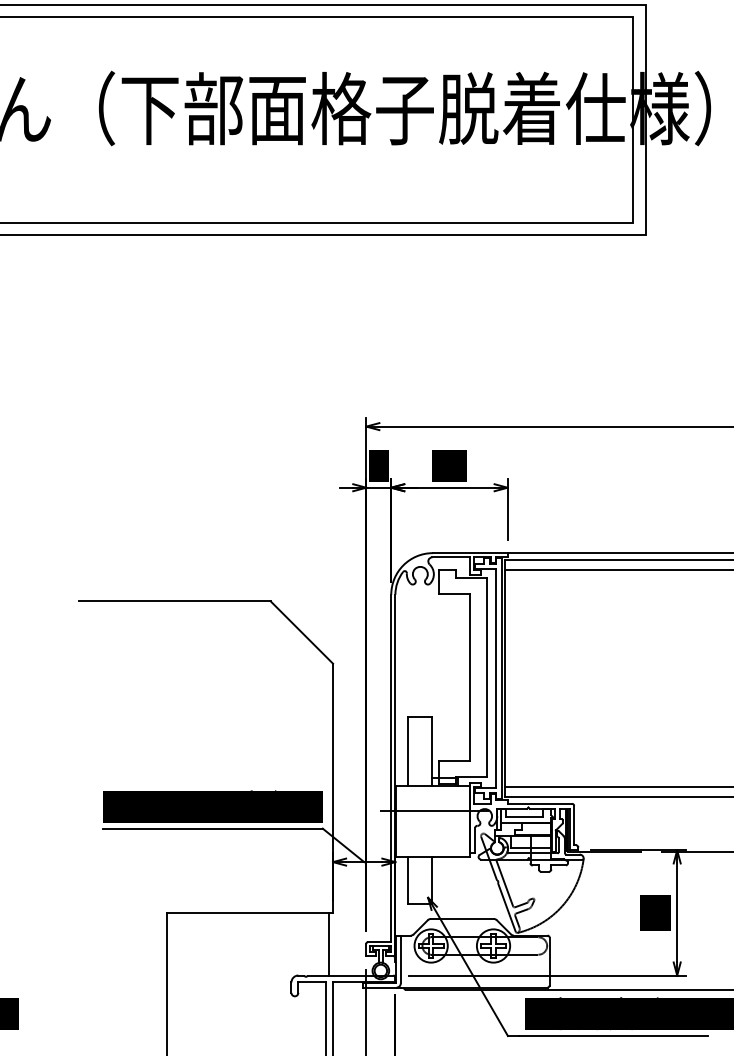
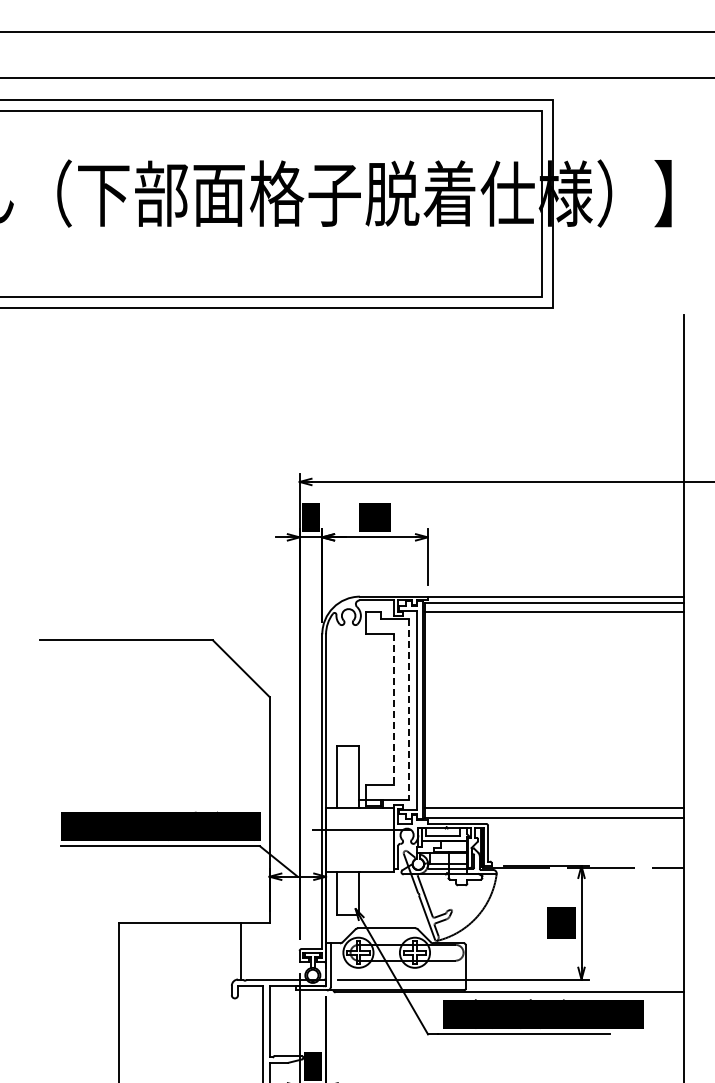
line: (469, 677) -> (393, 709), solid -> dashed
line: (487, 677) -> (409, 709), solid -> dashed
line: (328, 944) -> (240, 951), moved

